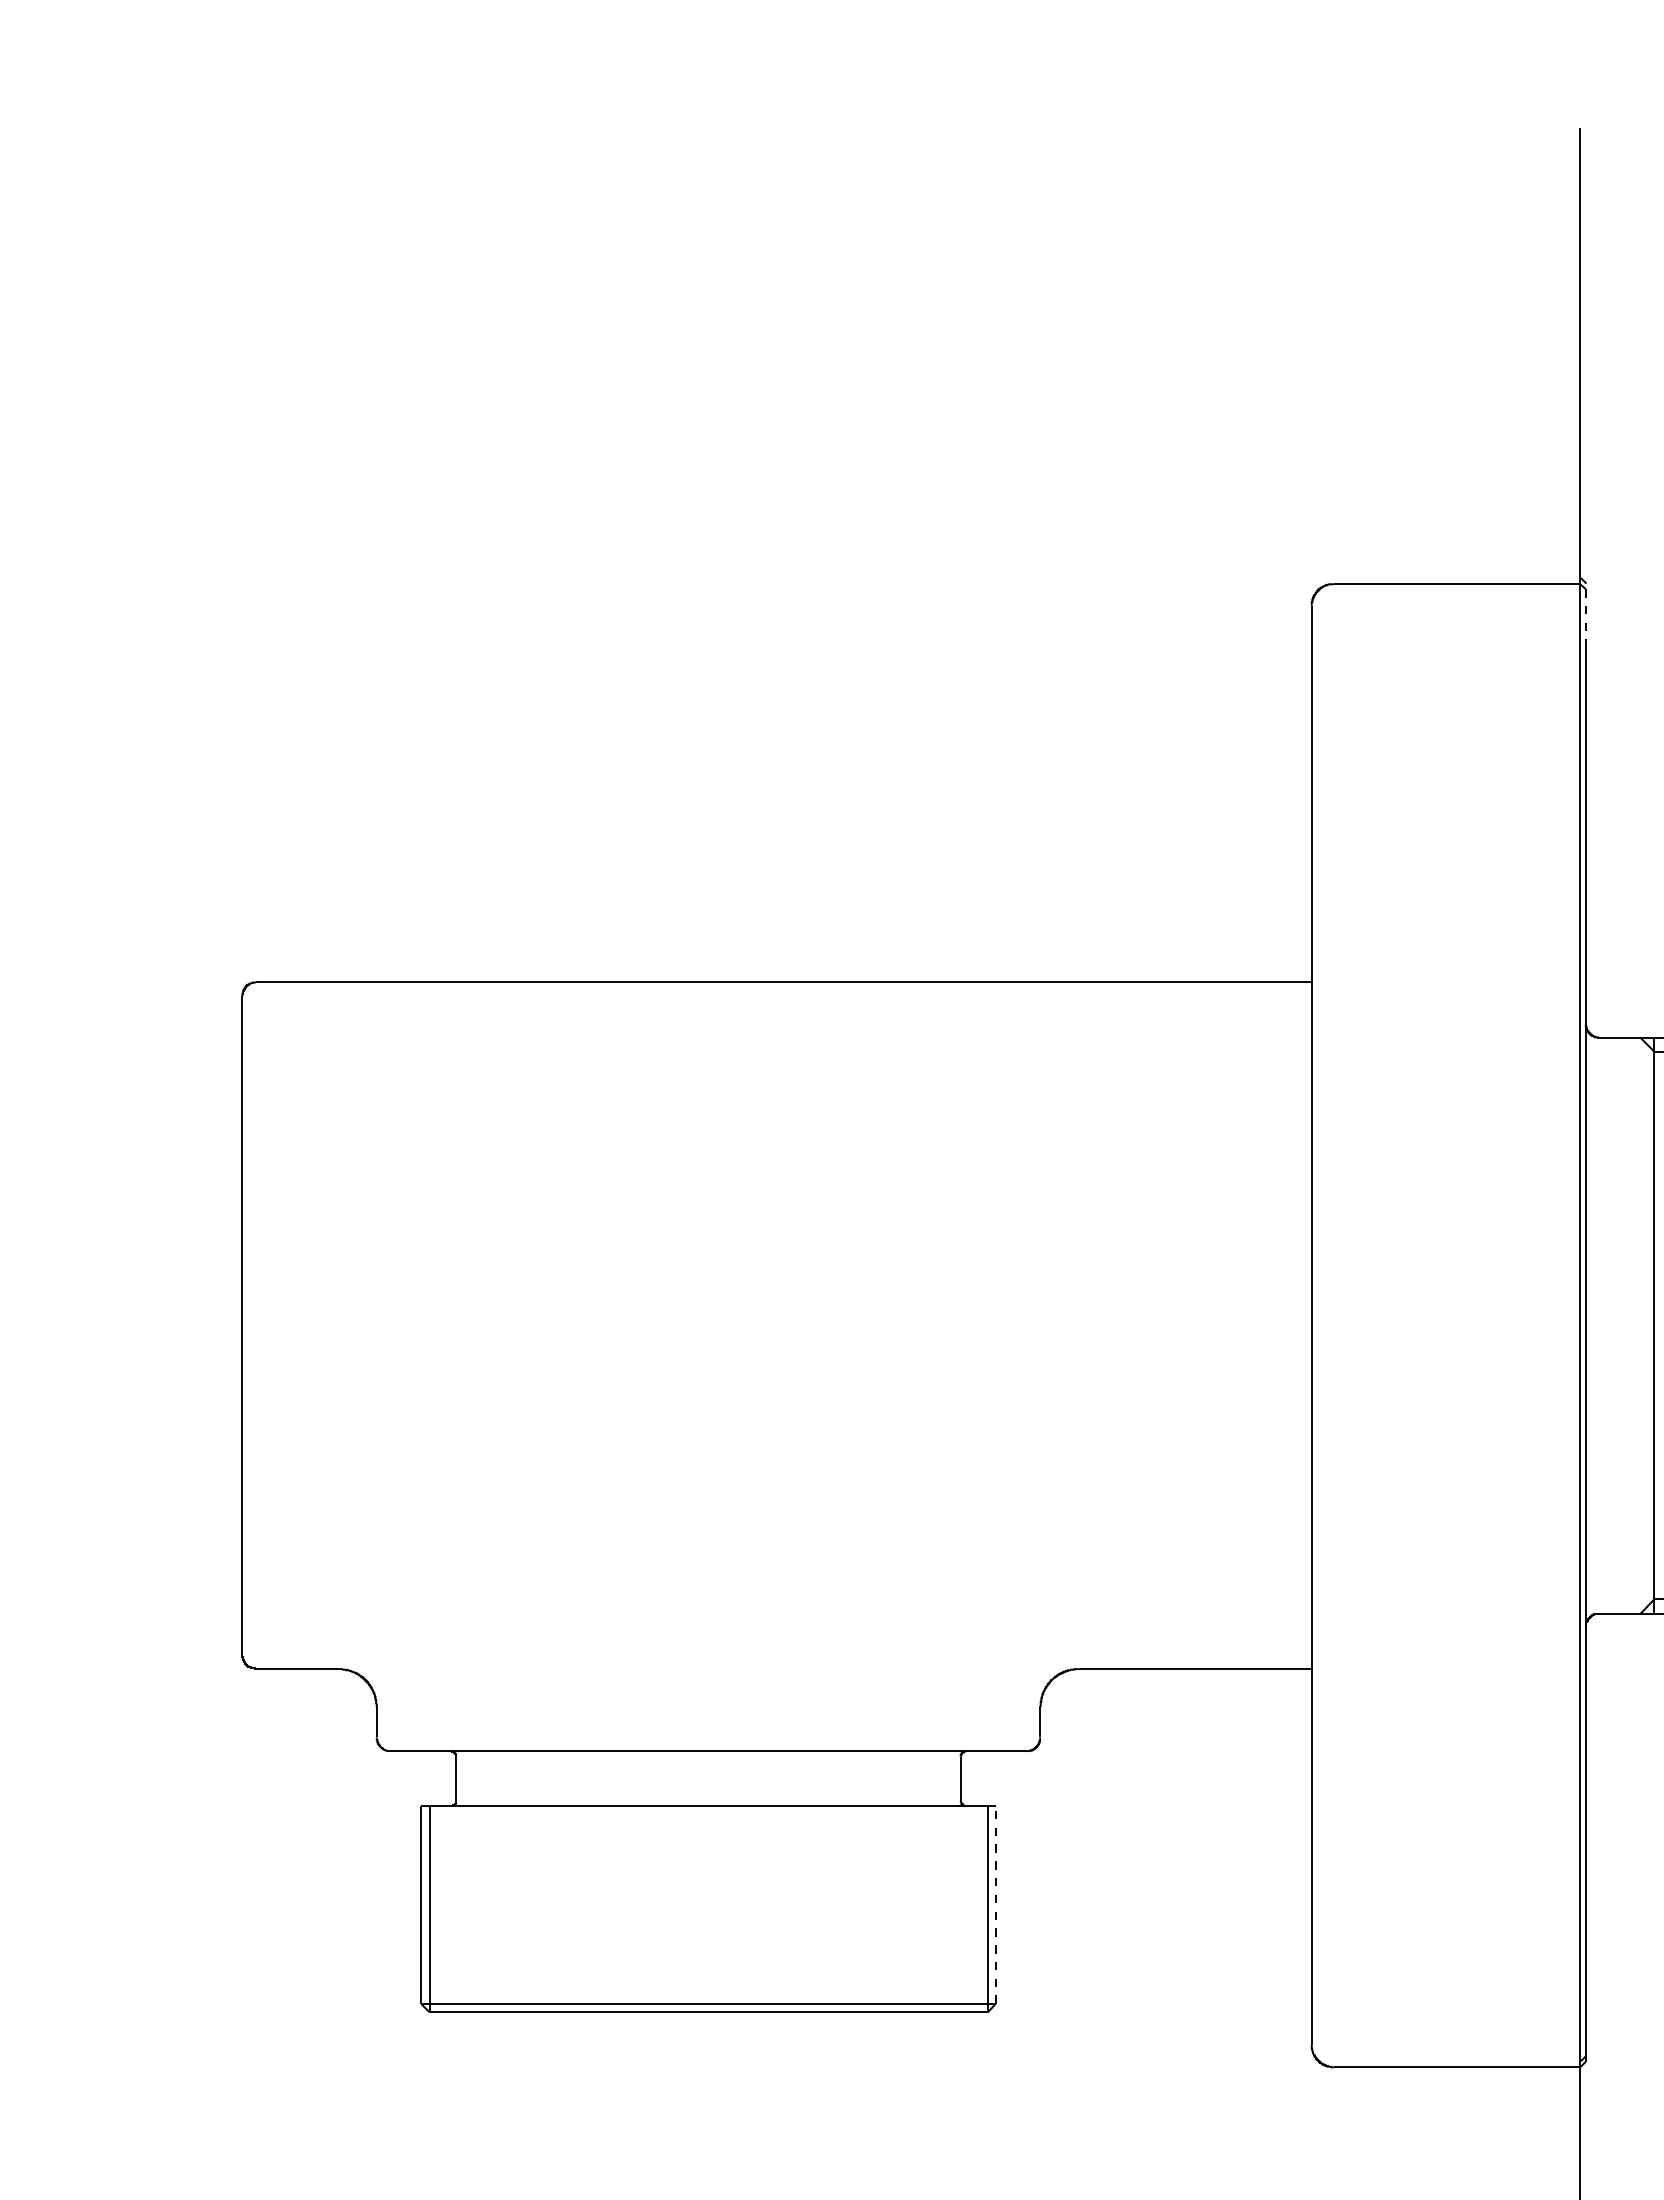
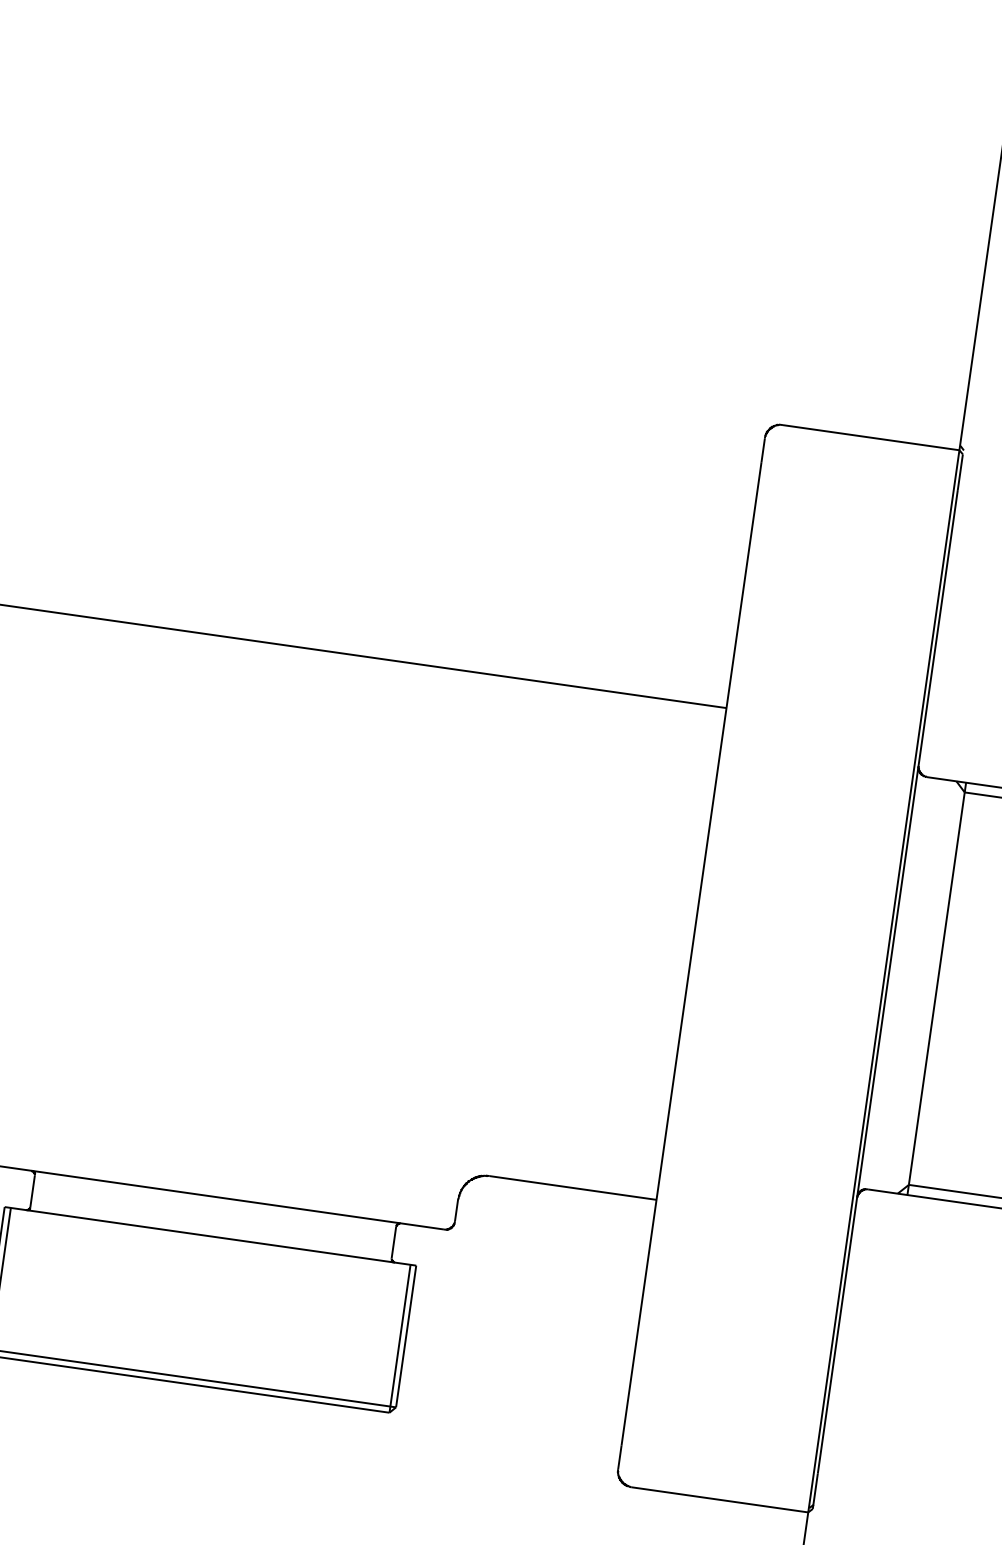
line: (1585, 614) -> (960, 472), dashed -> solid
line: (995, 1904) -> (406, 1336), dashed -> solid

